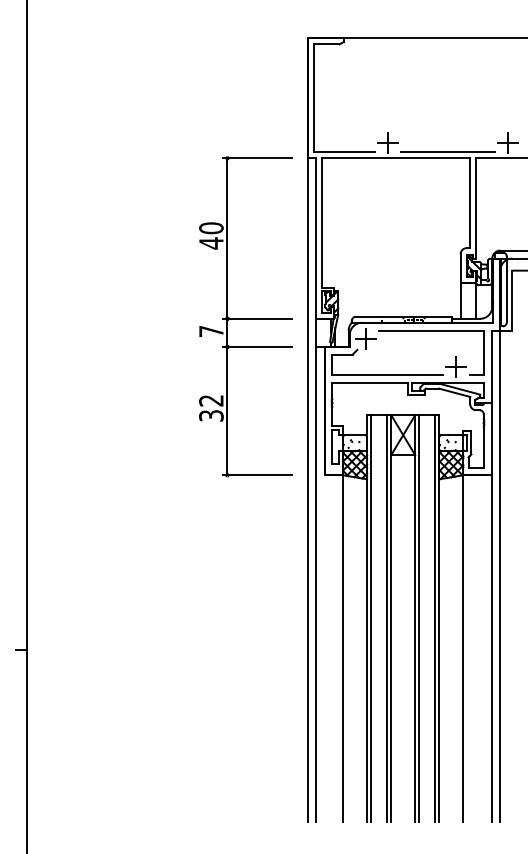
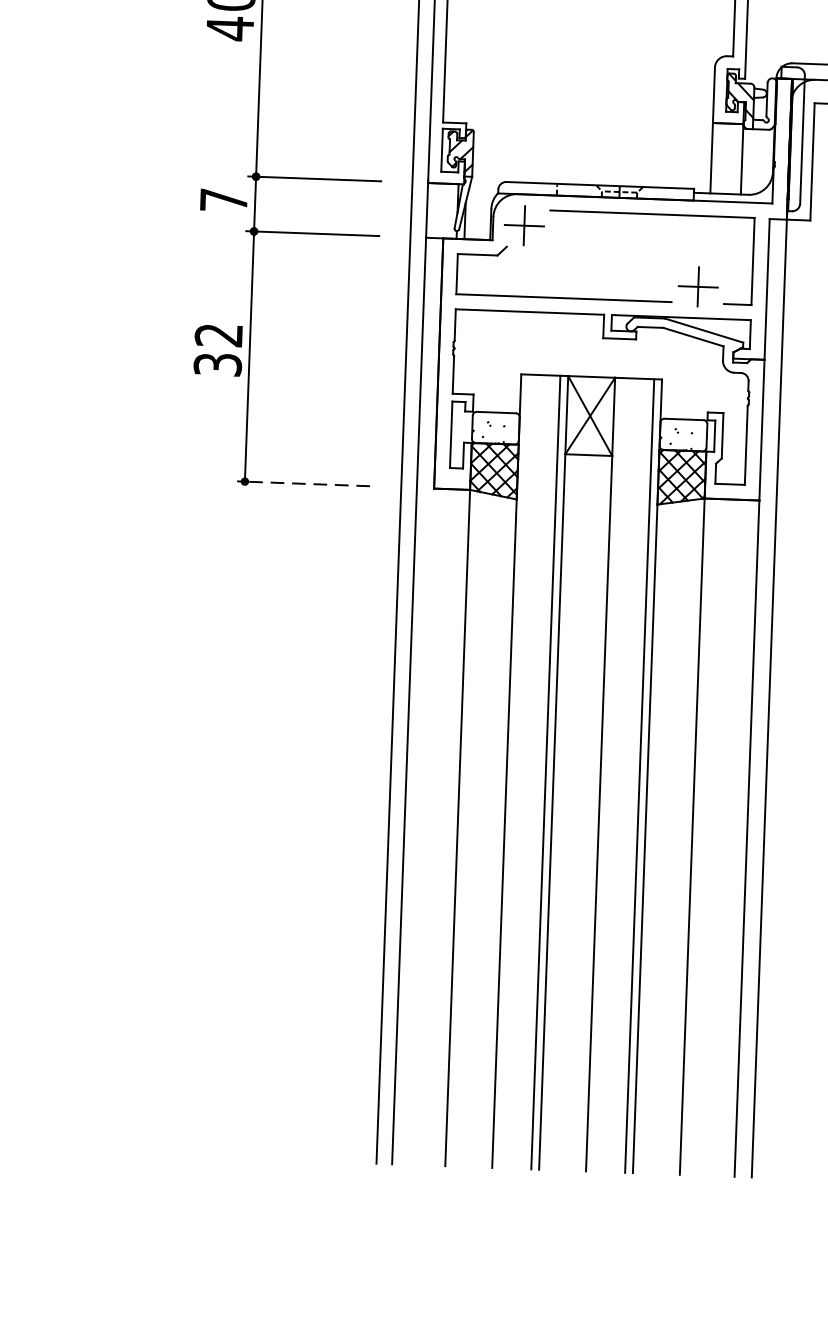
line: (257, 475) -> (303, 484), solid -> dashed
line: (371, 618) -> (515, 771), removed
line: (419, 618) -> (608, 774), removed

